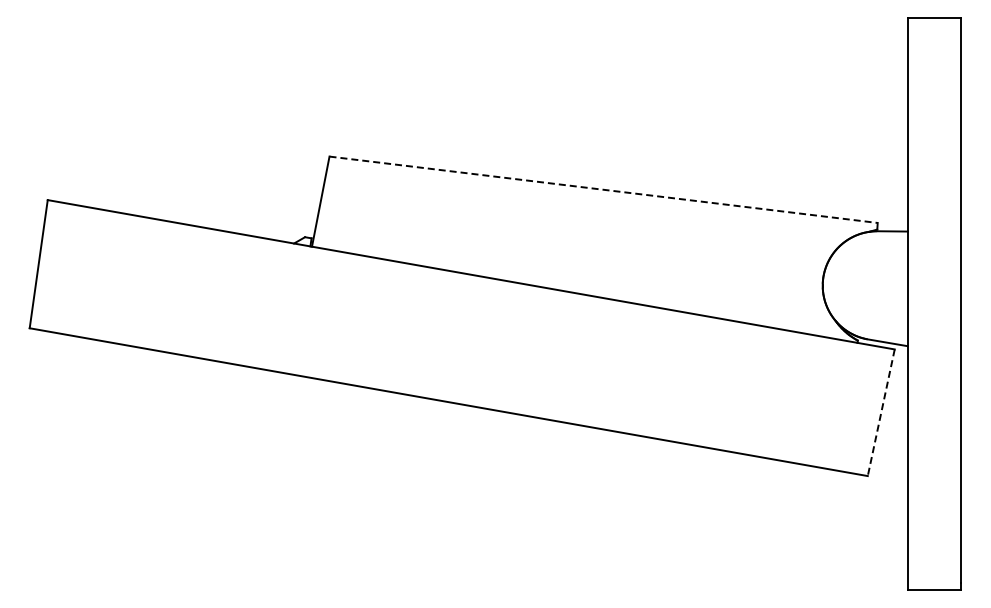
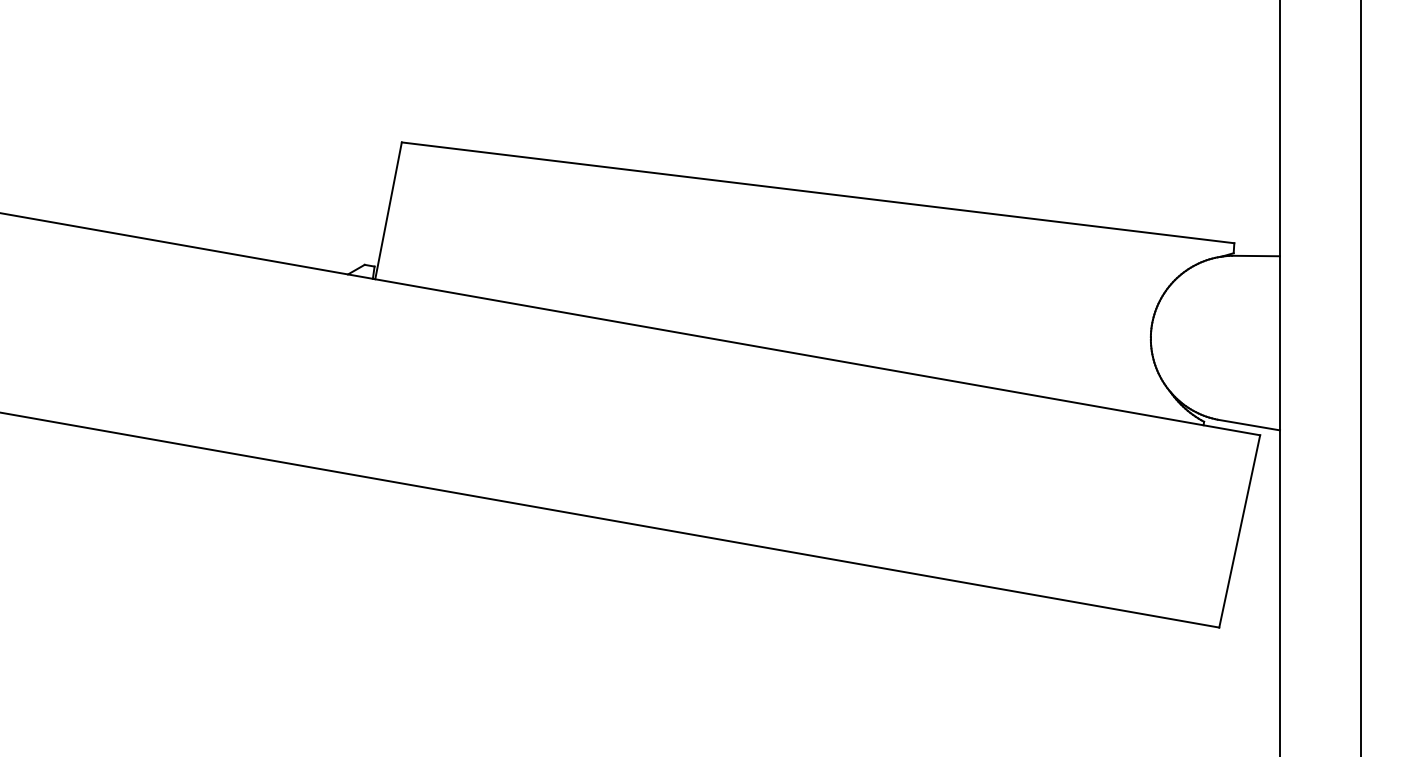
line: (604, 189) -> (819, 192), dashed -> solid
line: (881, 412) -> (1240, 531), dashed -> solid

